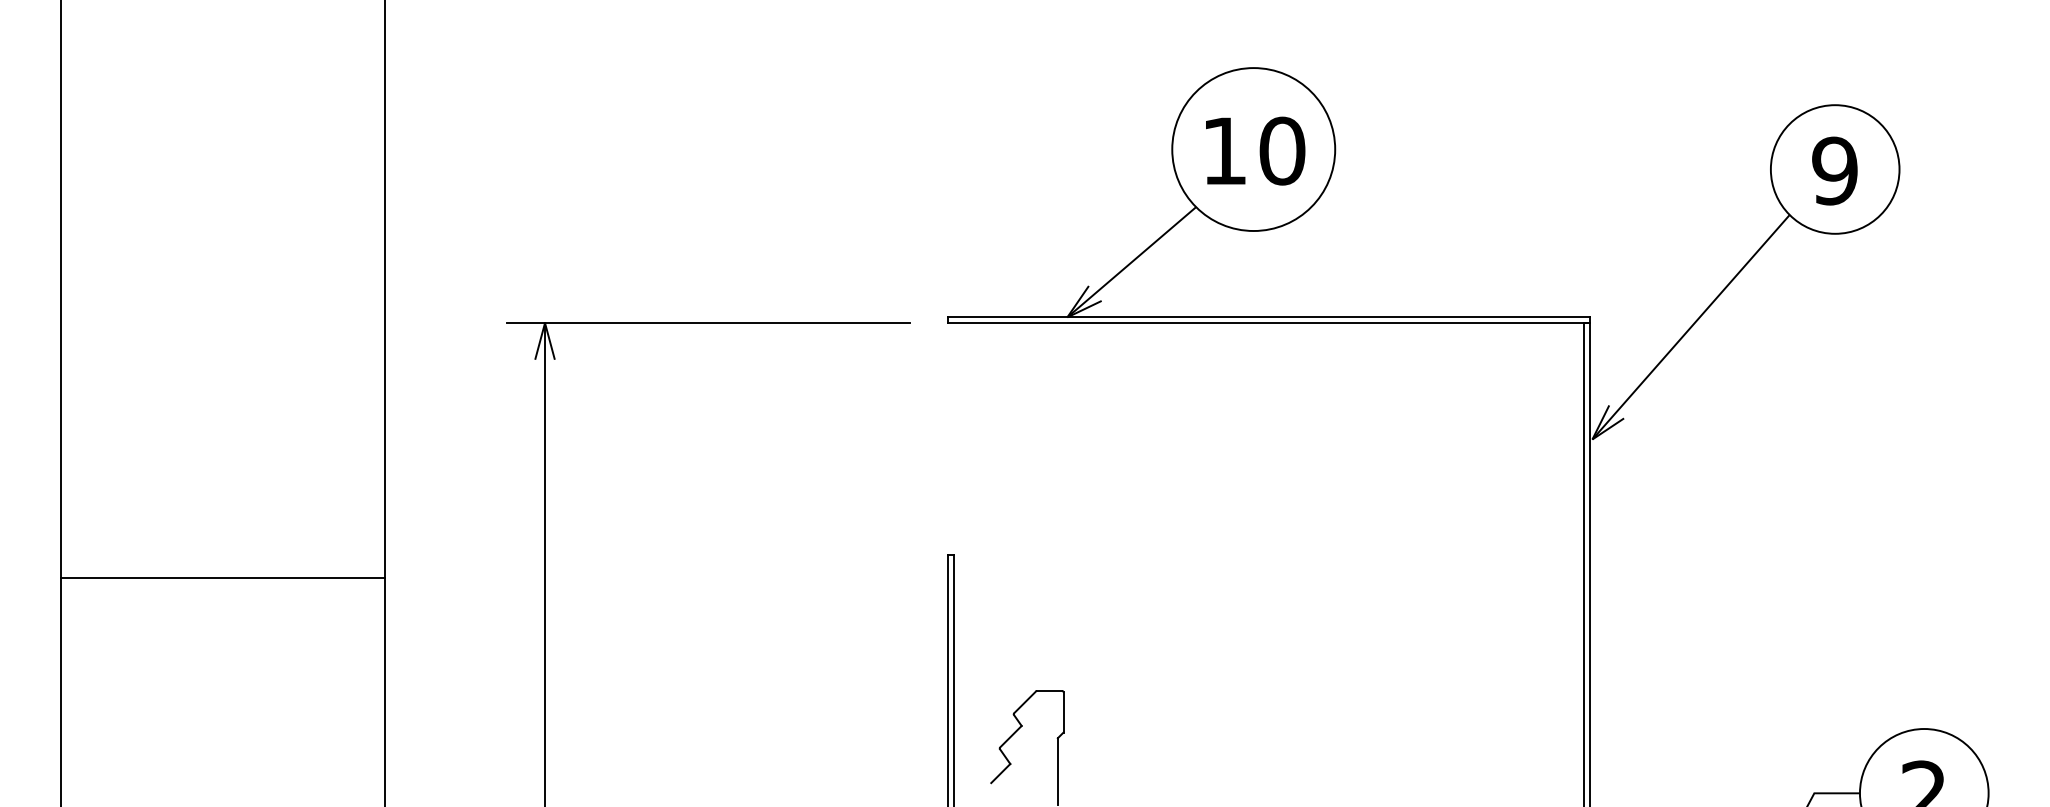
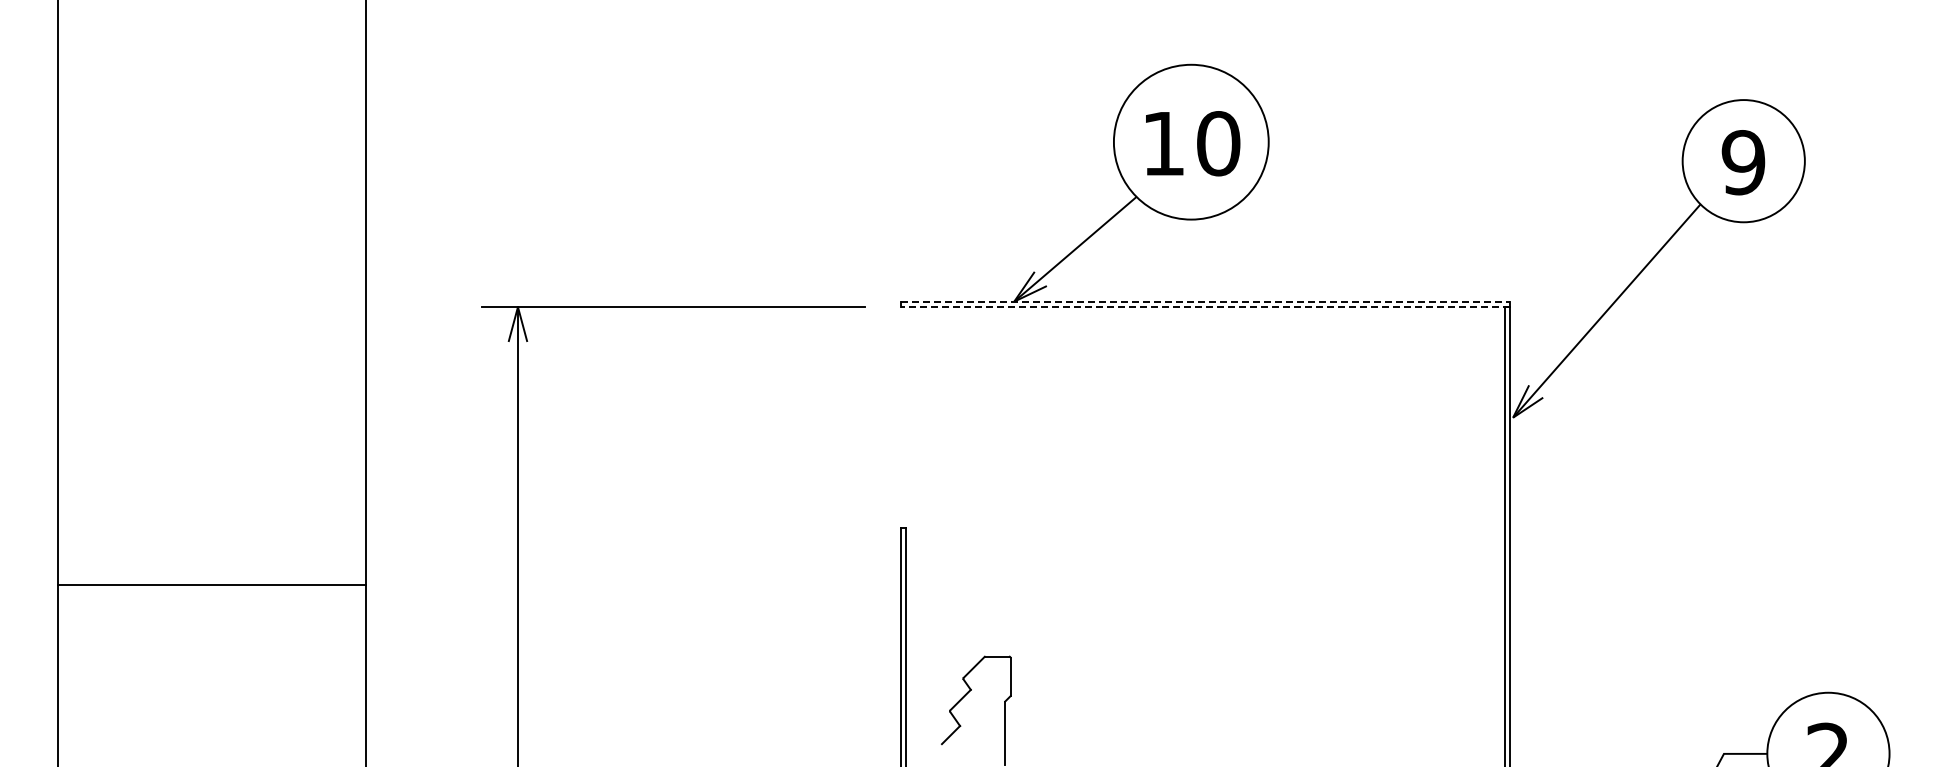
line: (1268, 317) -> (1205, 301), solid -> dashed
line: (1268, 323) -> (1205, 307), solid -> dashed
line: (222, 578) -> (211, 585), moved

